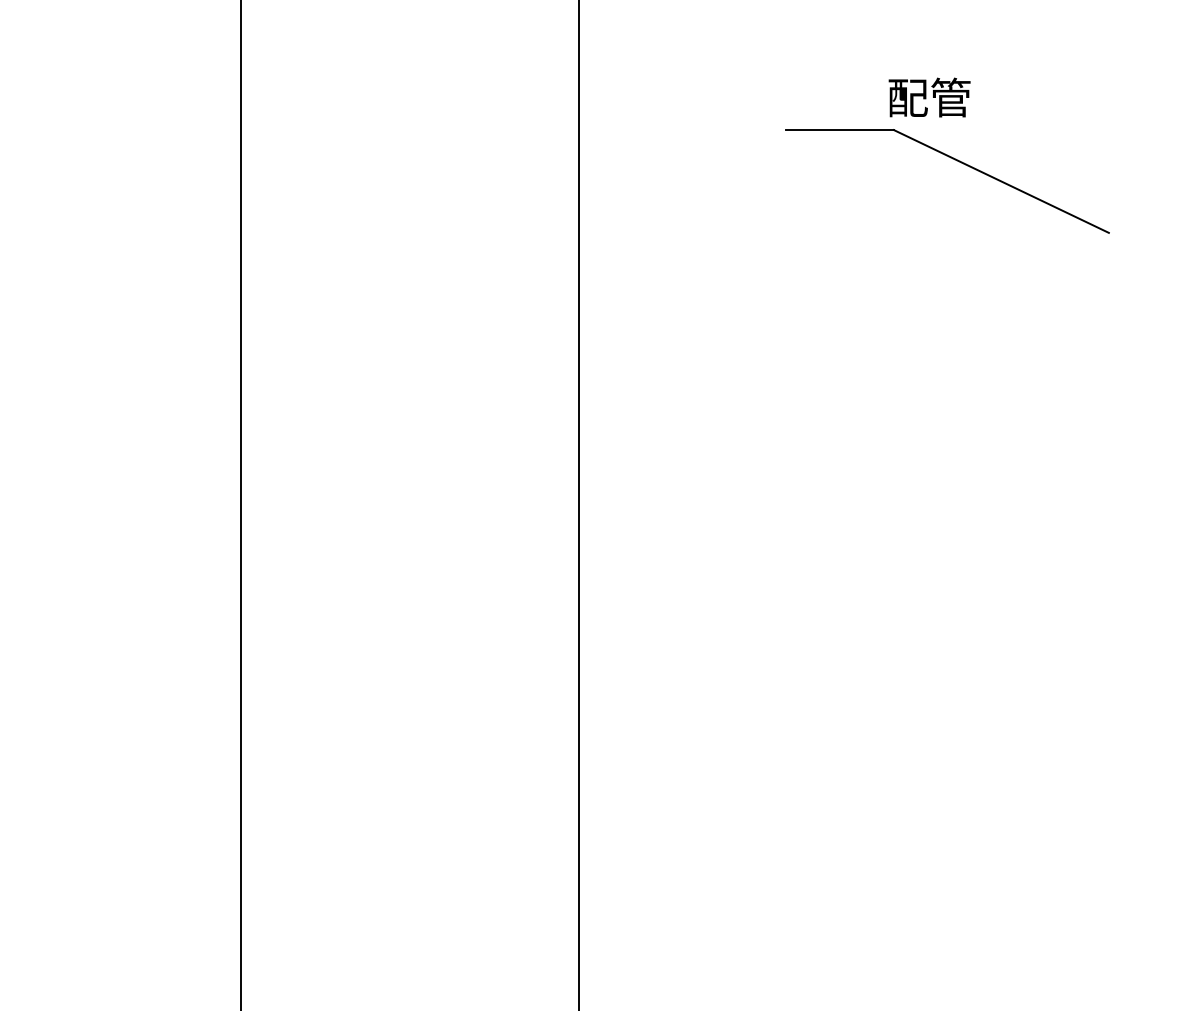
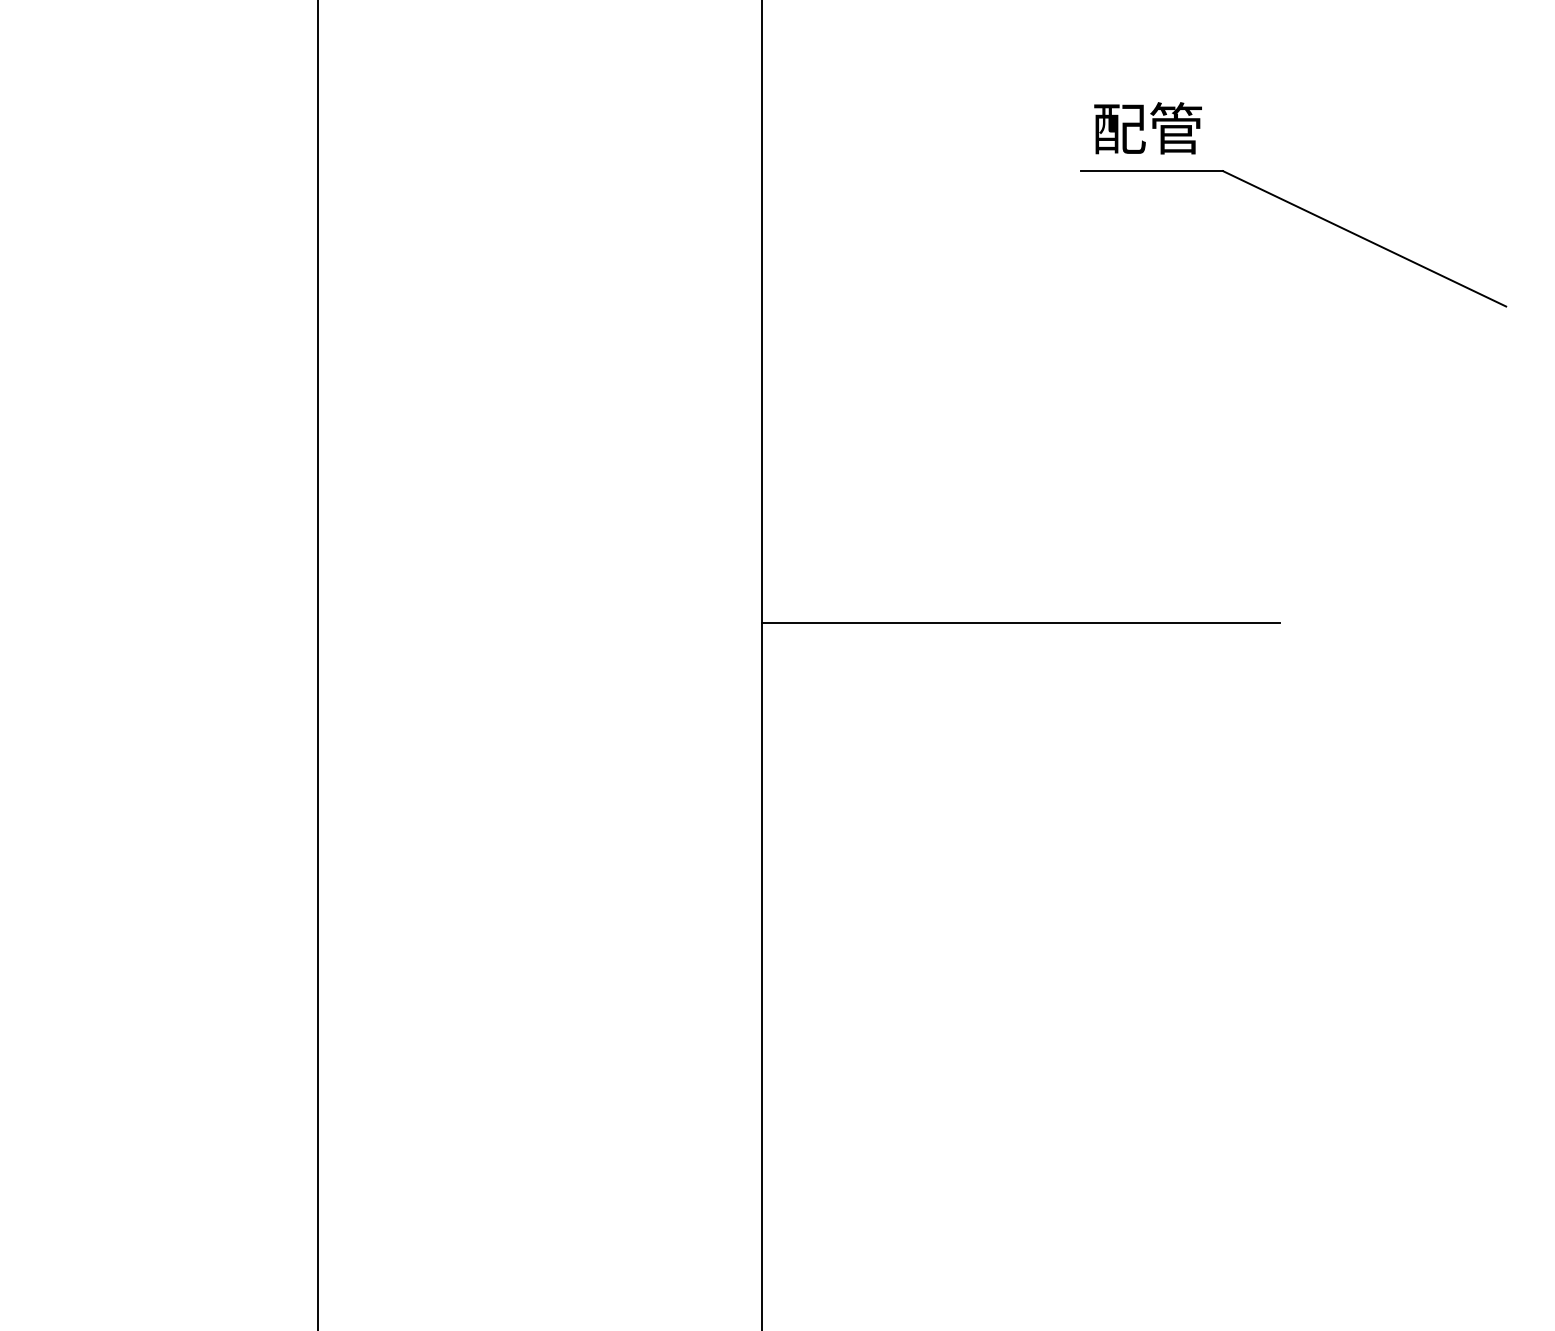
text: (929, 97) -> (1147, 128), moved
part: (957, 161) -> (1306, 212), moved
line: (775, 472) -> (1020, 622), added

